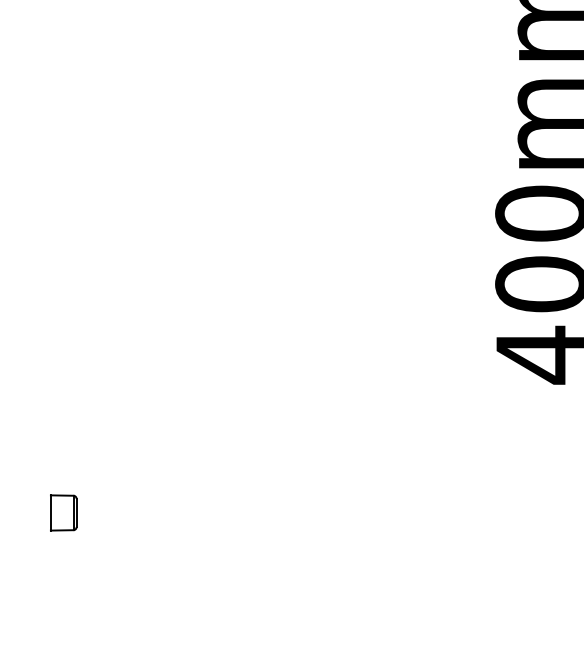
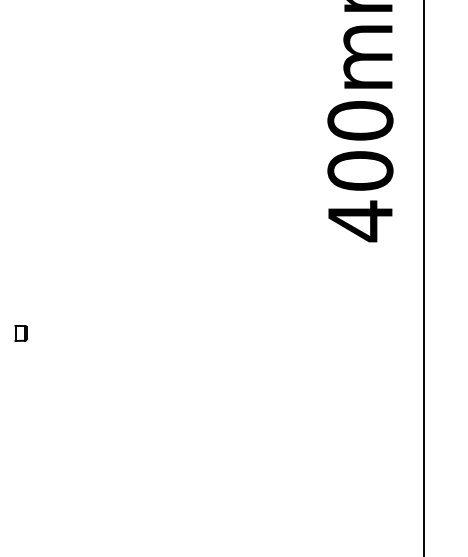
part: (62, 513) -> (20, 333), size x0.6

